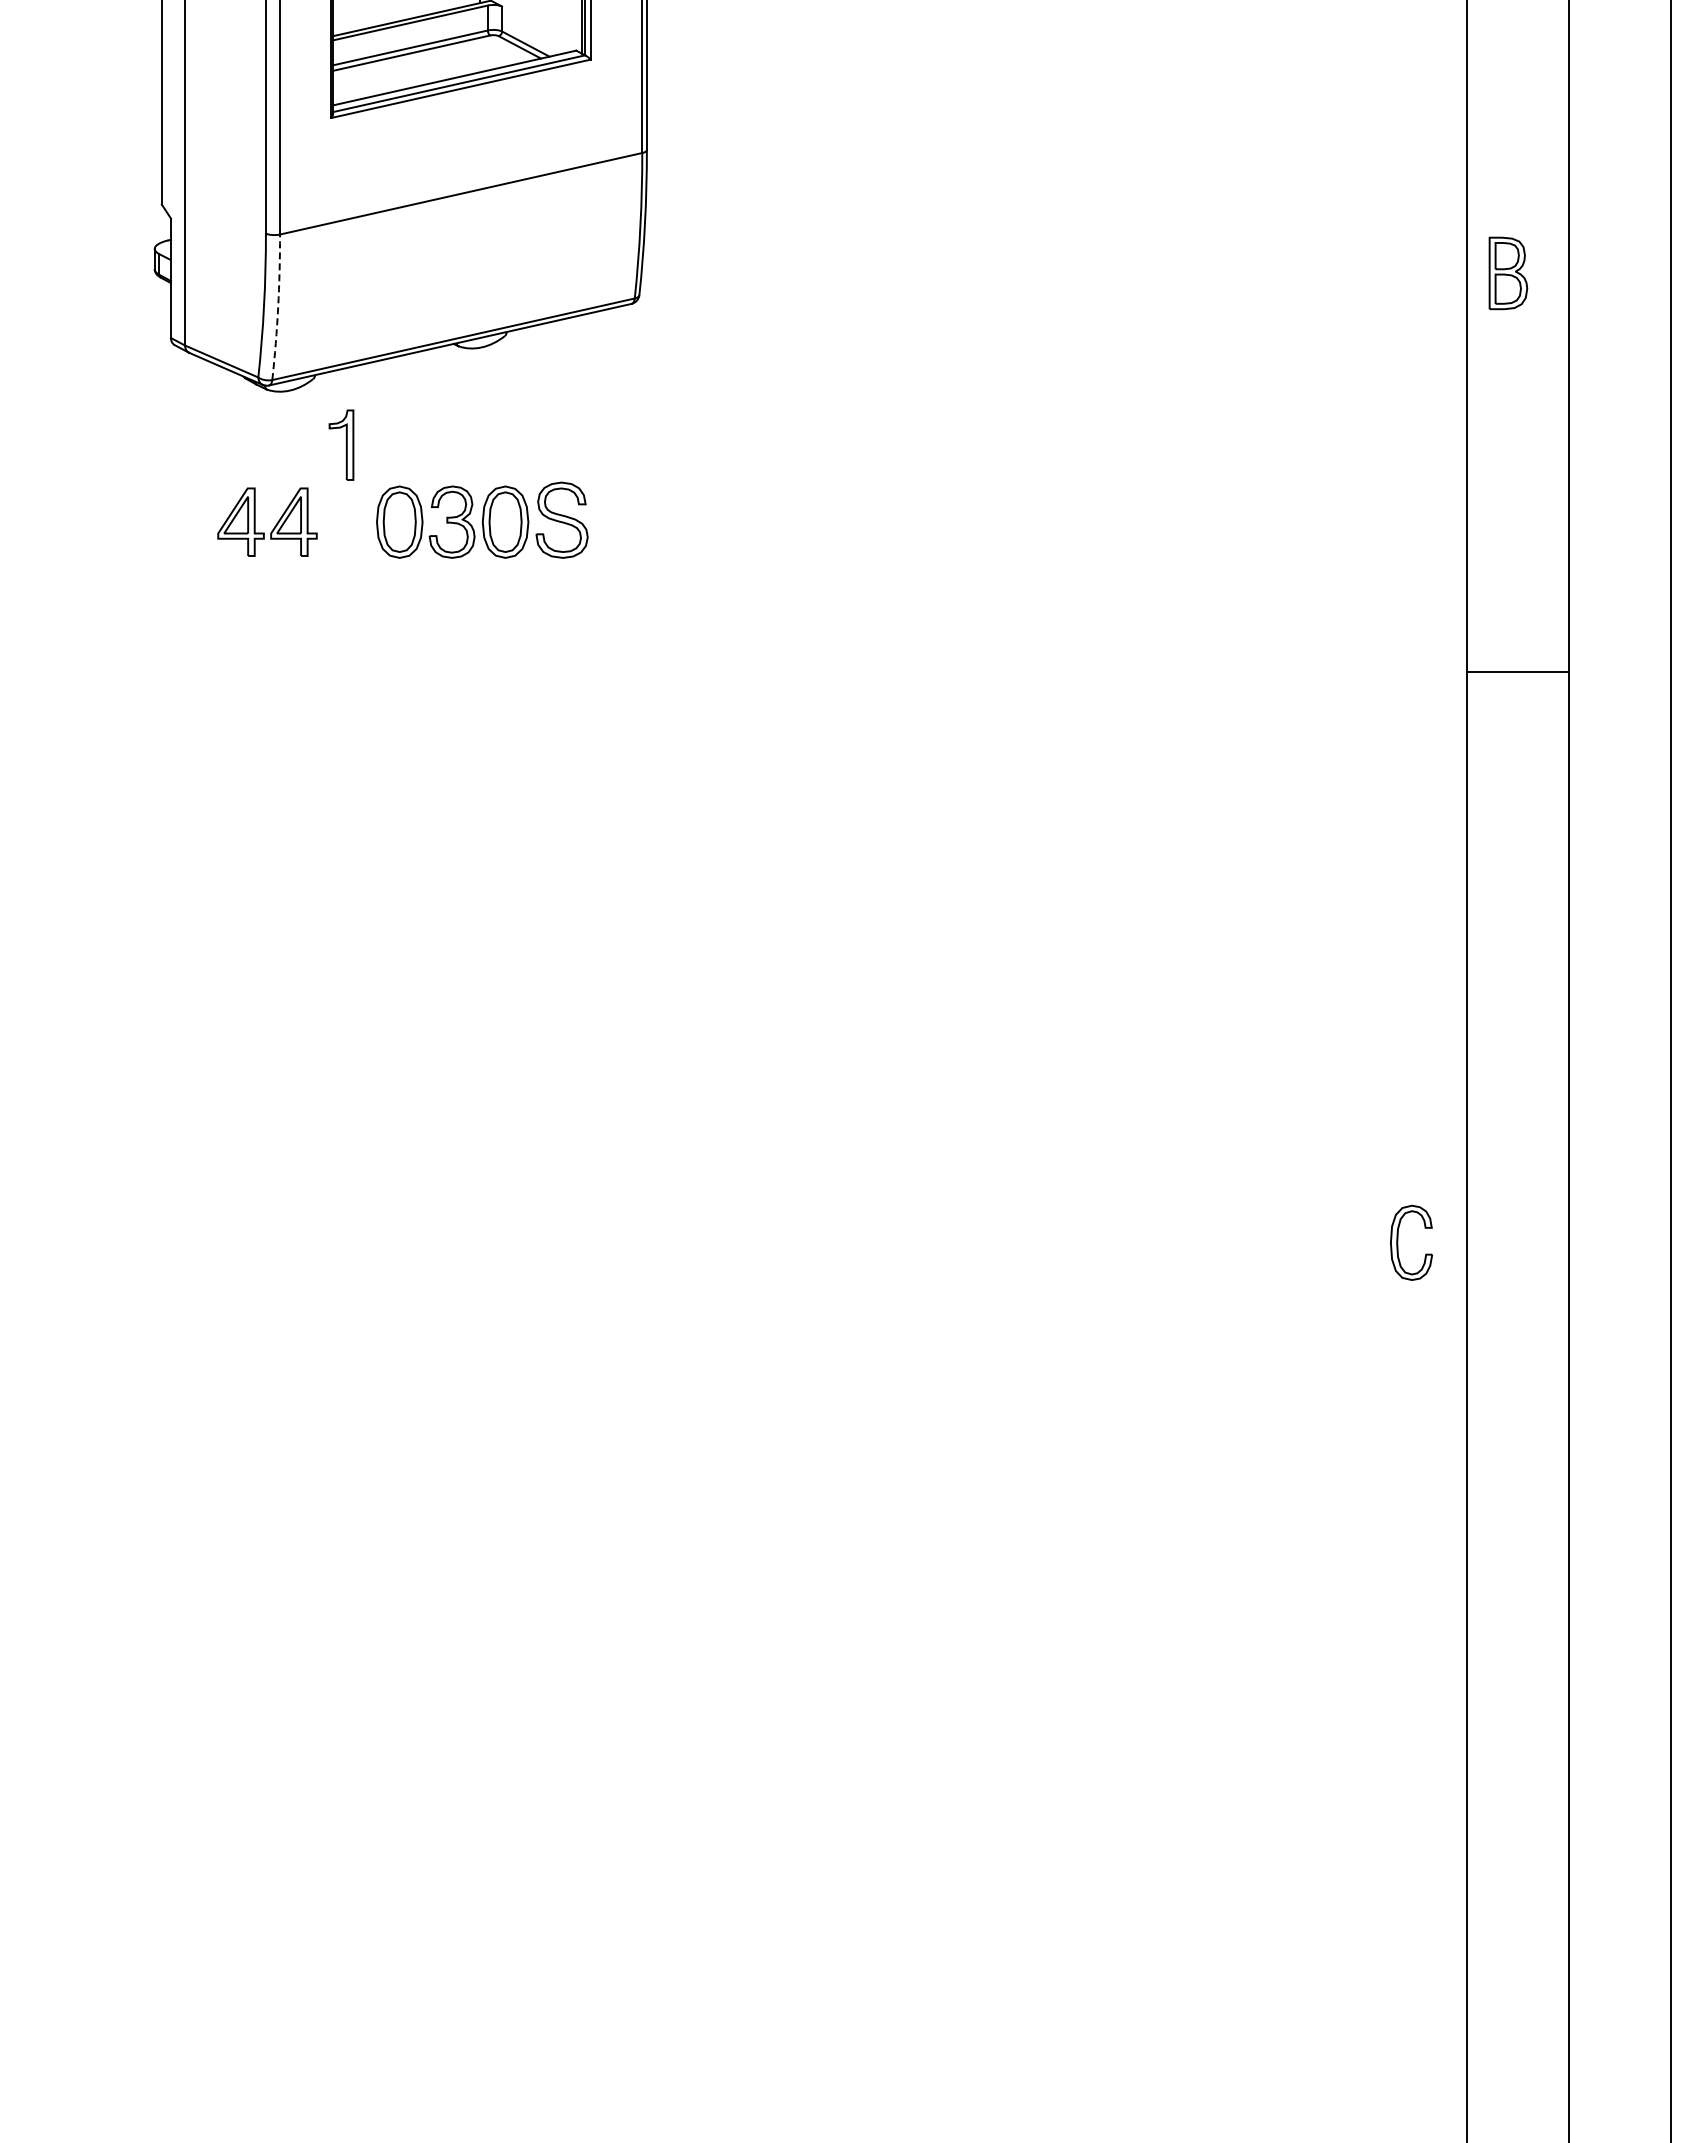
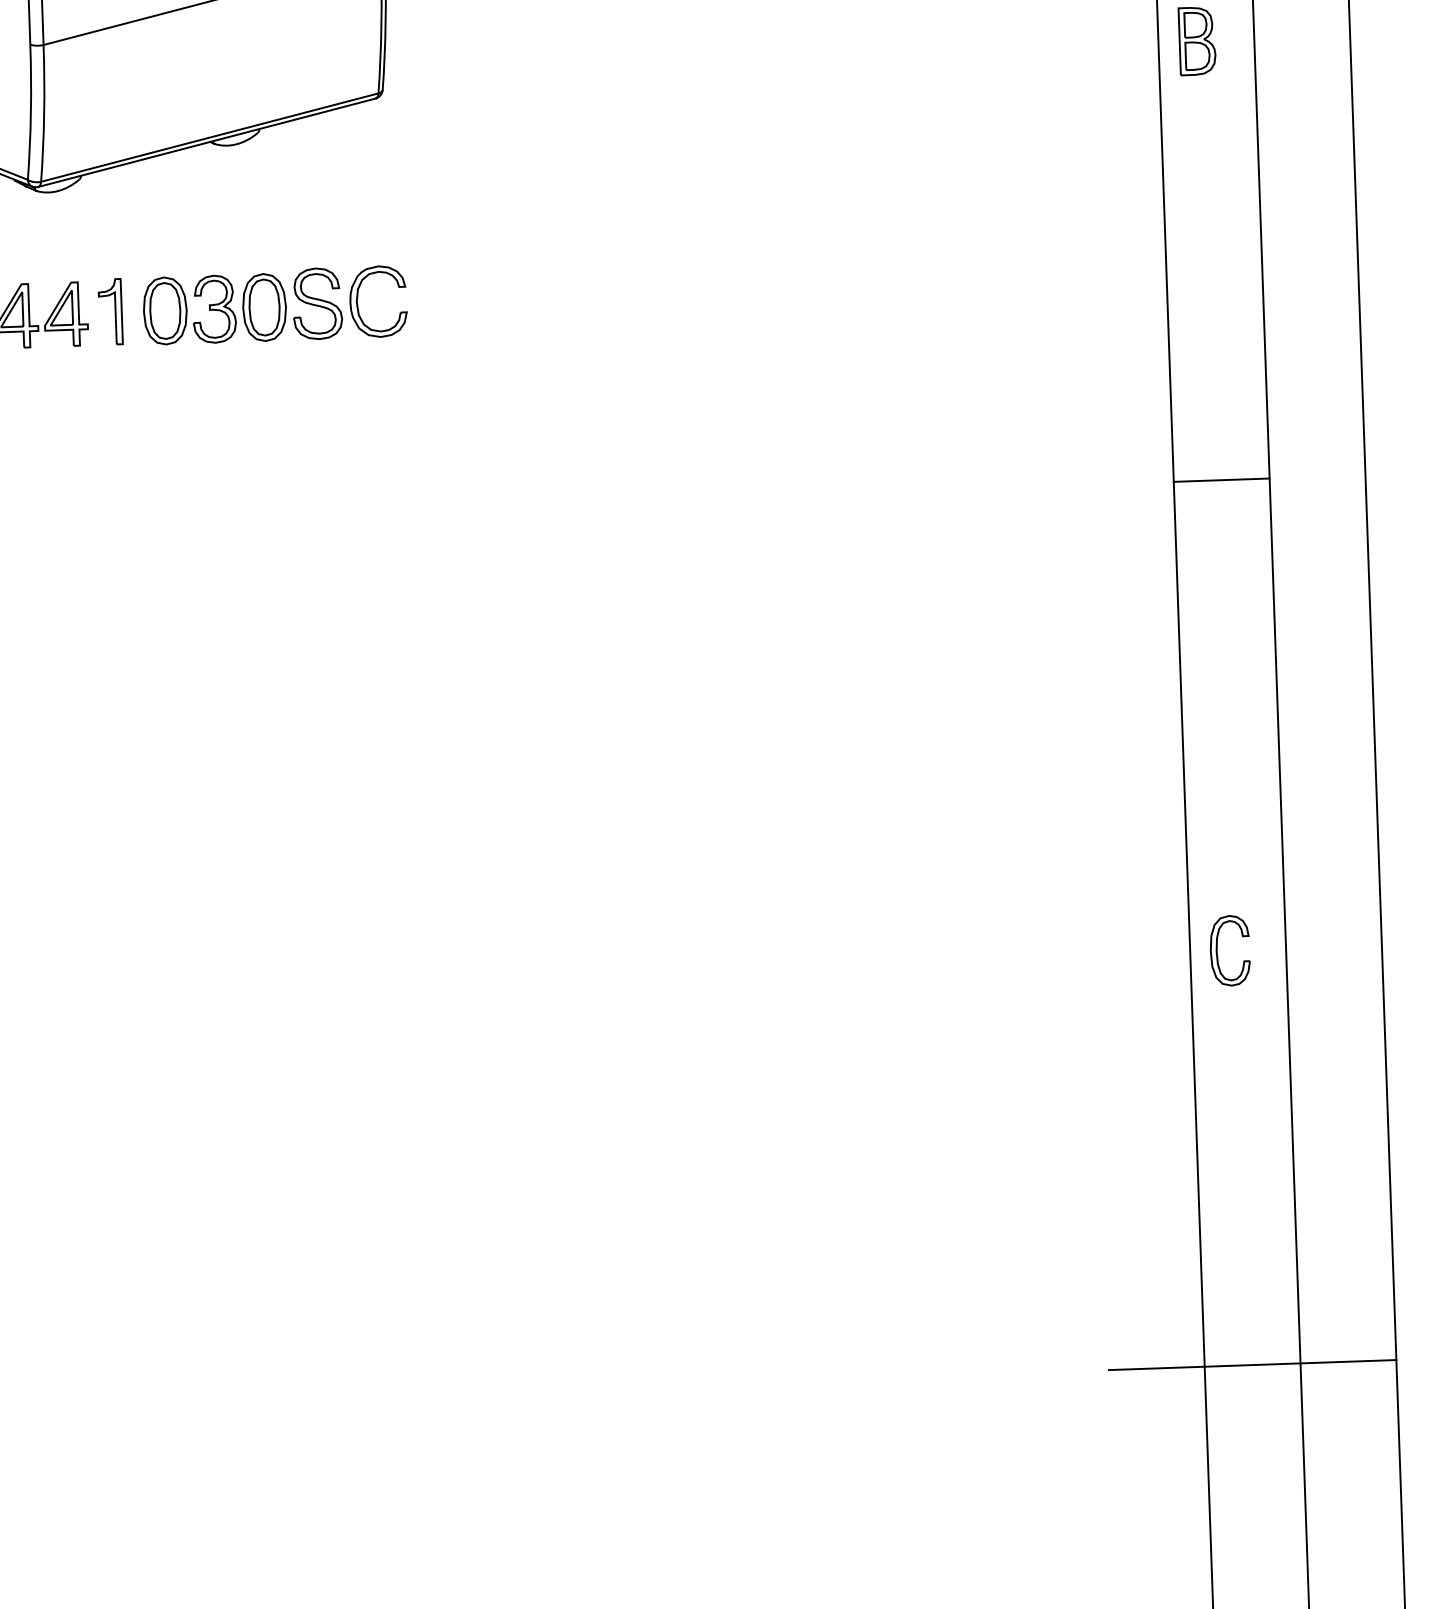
arc: (278, 307) -> (44, 113), dashed -> solid
part: (341, 444) -> (110, 311), moved
part: (605, 517) -> (358, 299), added
line: (1517, 671) -> (1221, 480), moved
part: (1398, 1242) -> (1217, 950), moved
line: (1517, 1684) -> (1252, 1364), added

